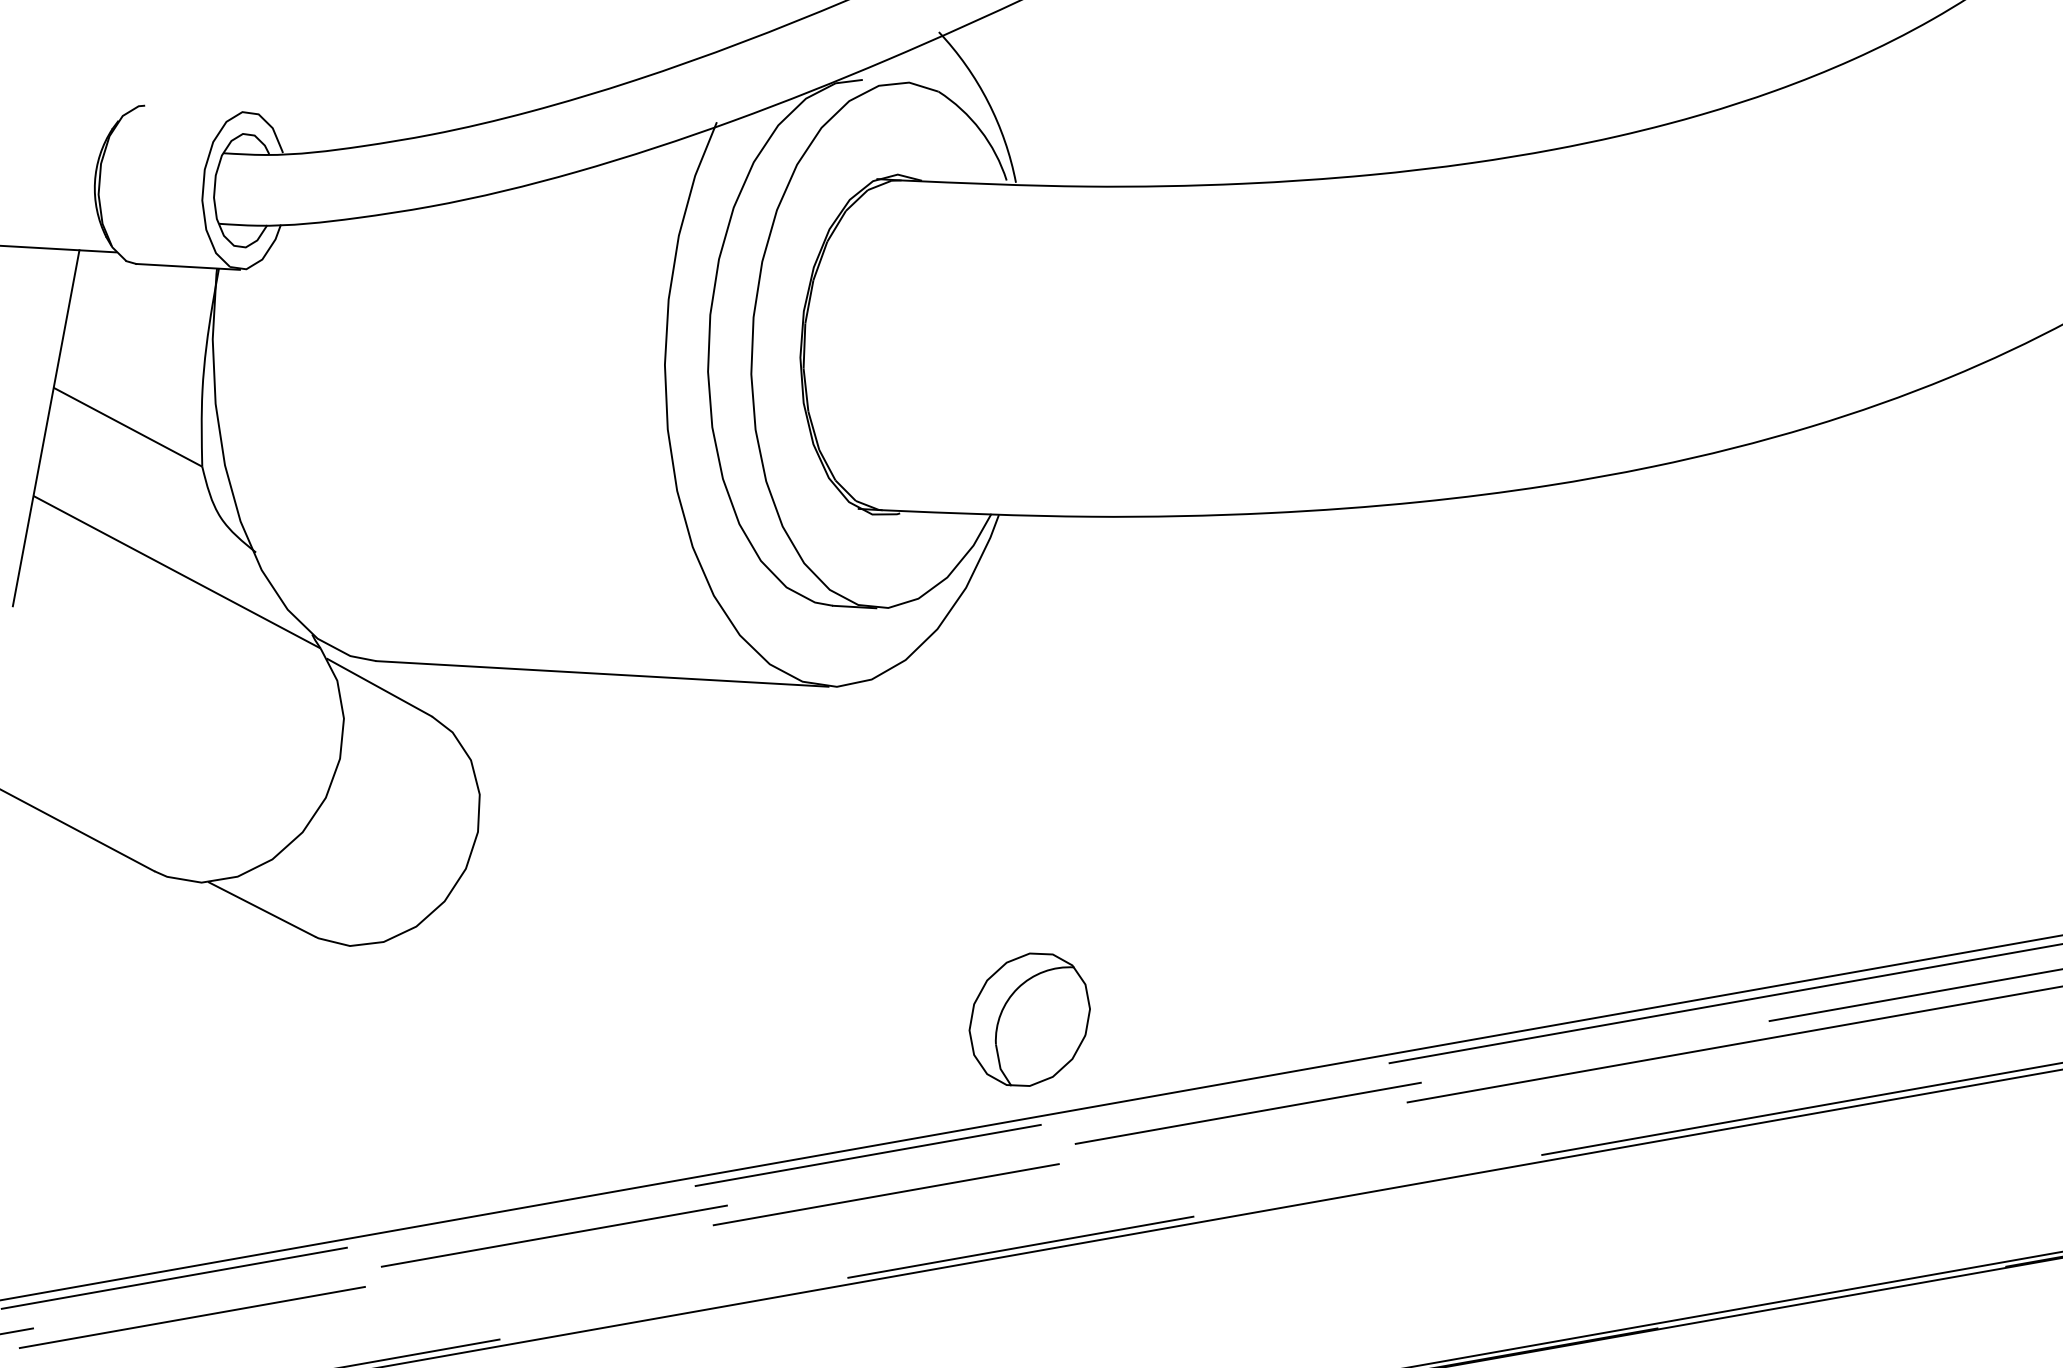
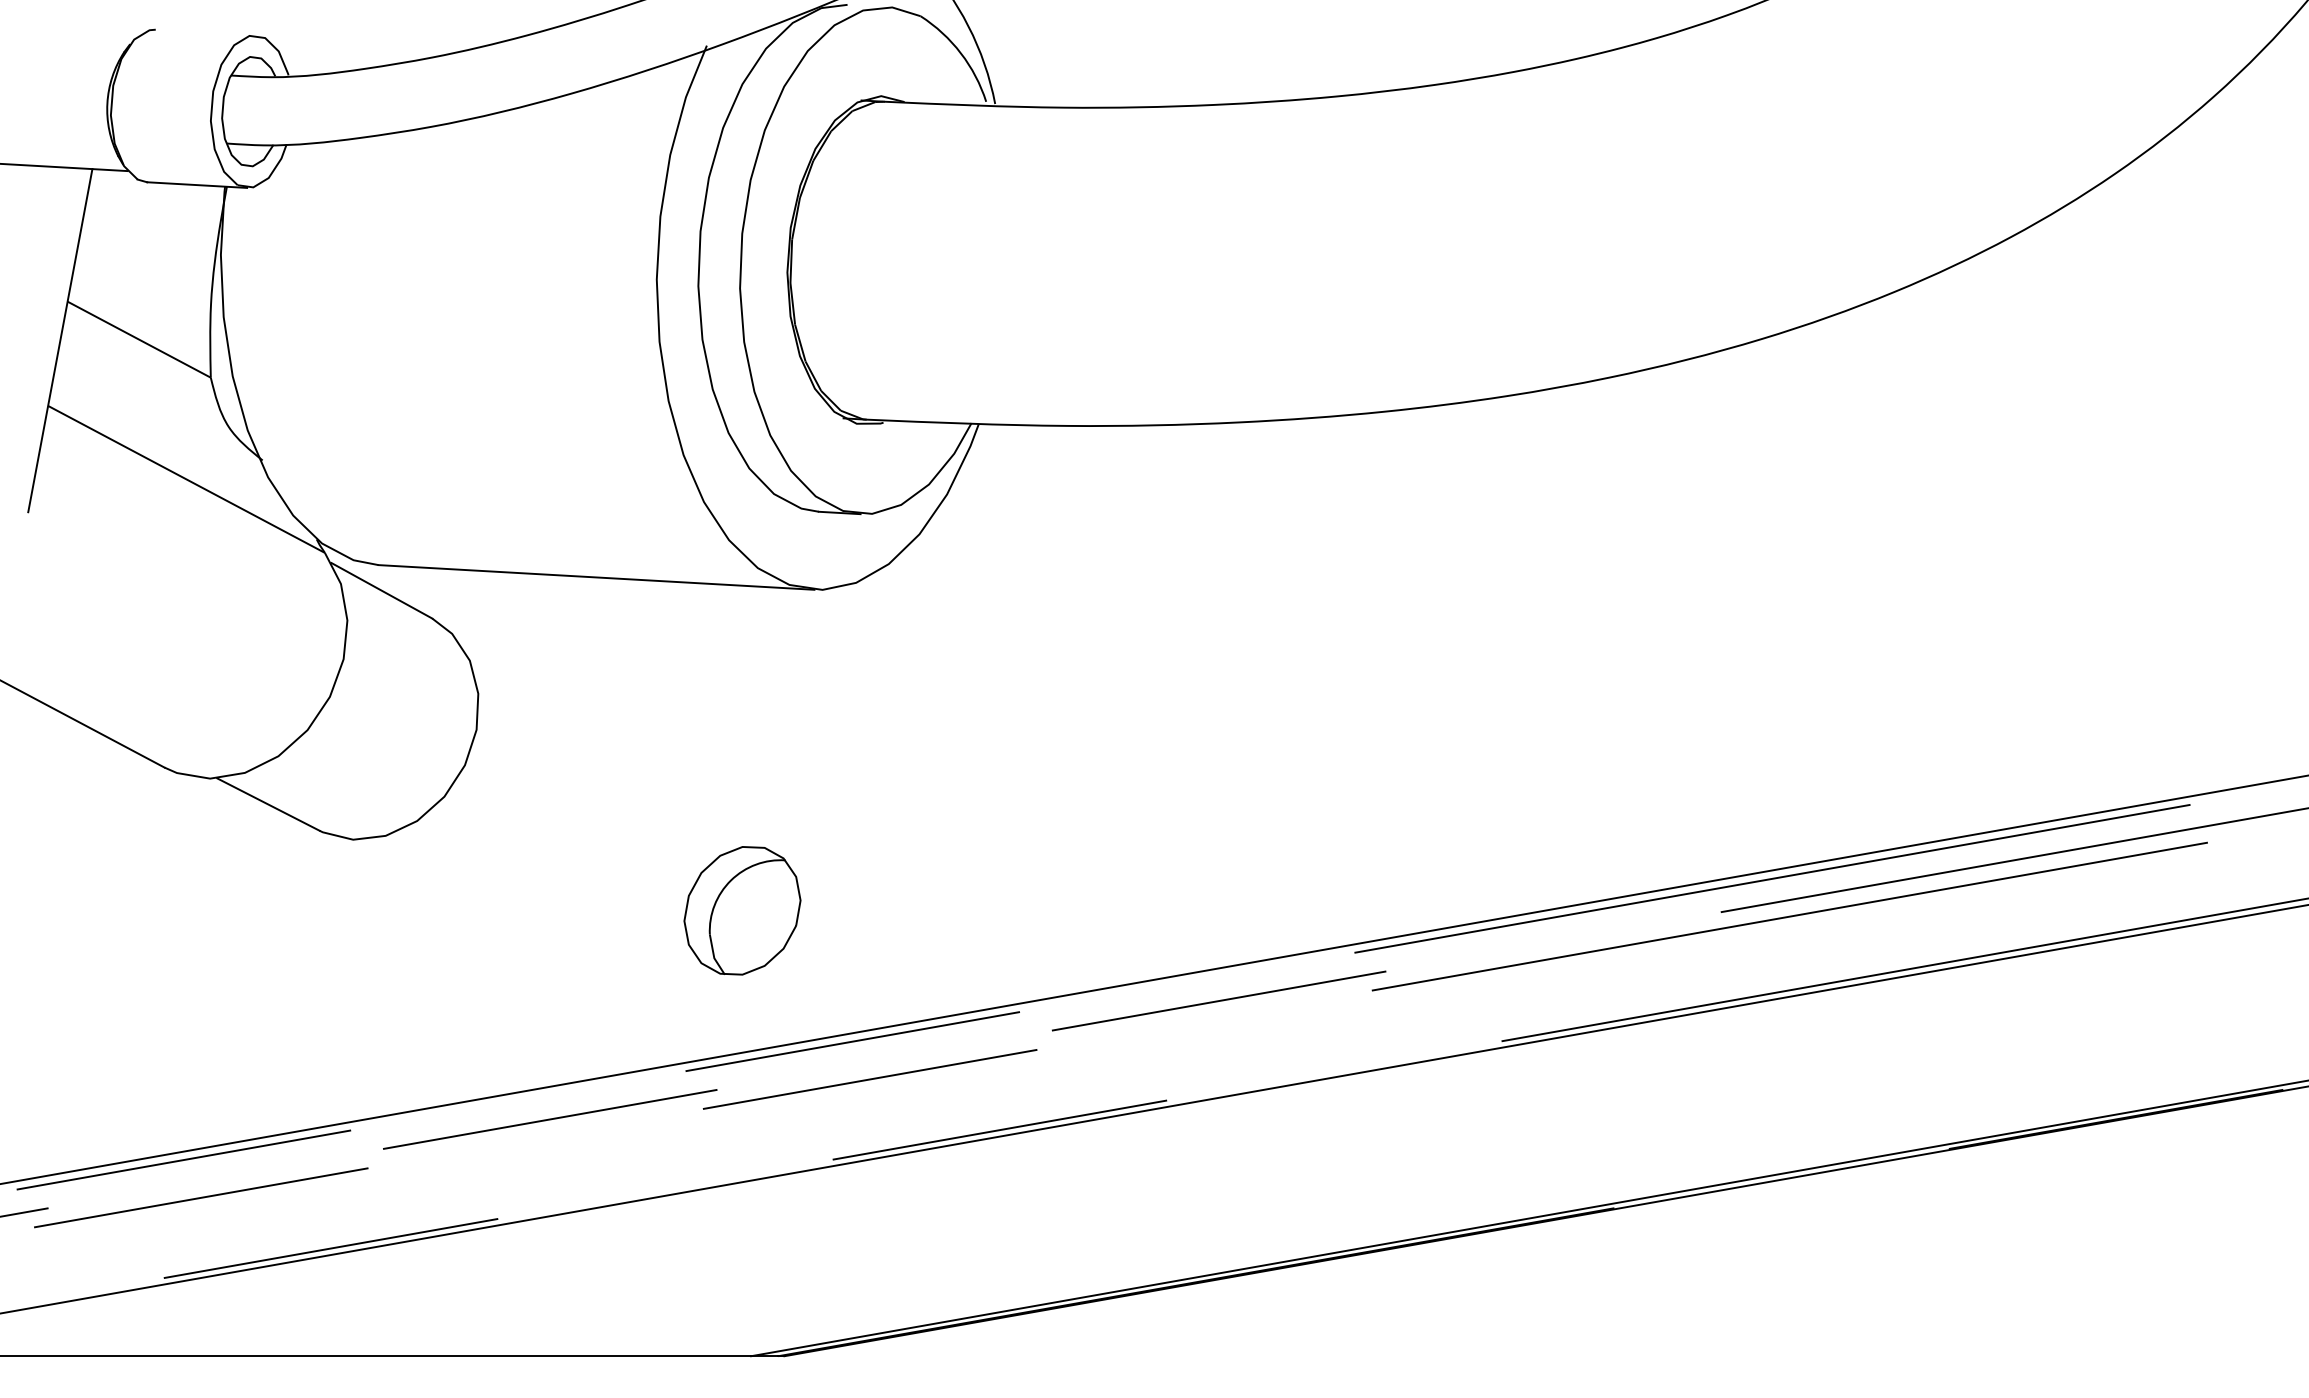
part: (1029, 1019) -> (742, 910), moved

